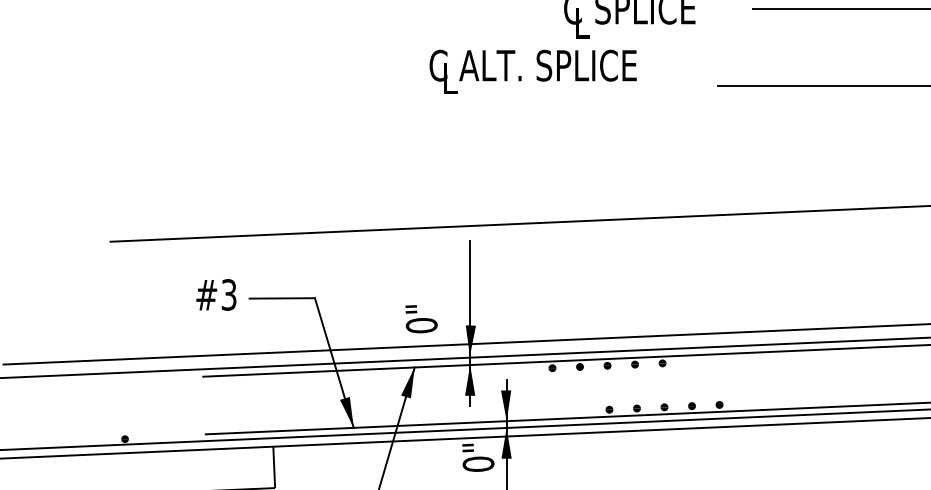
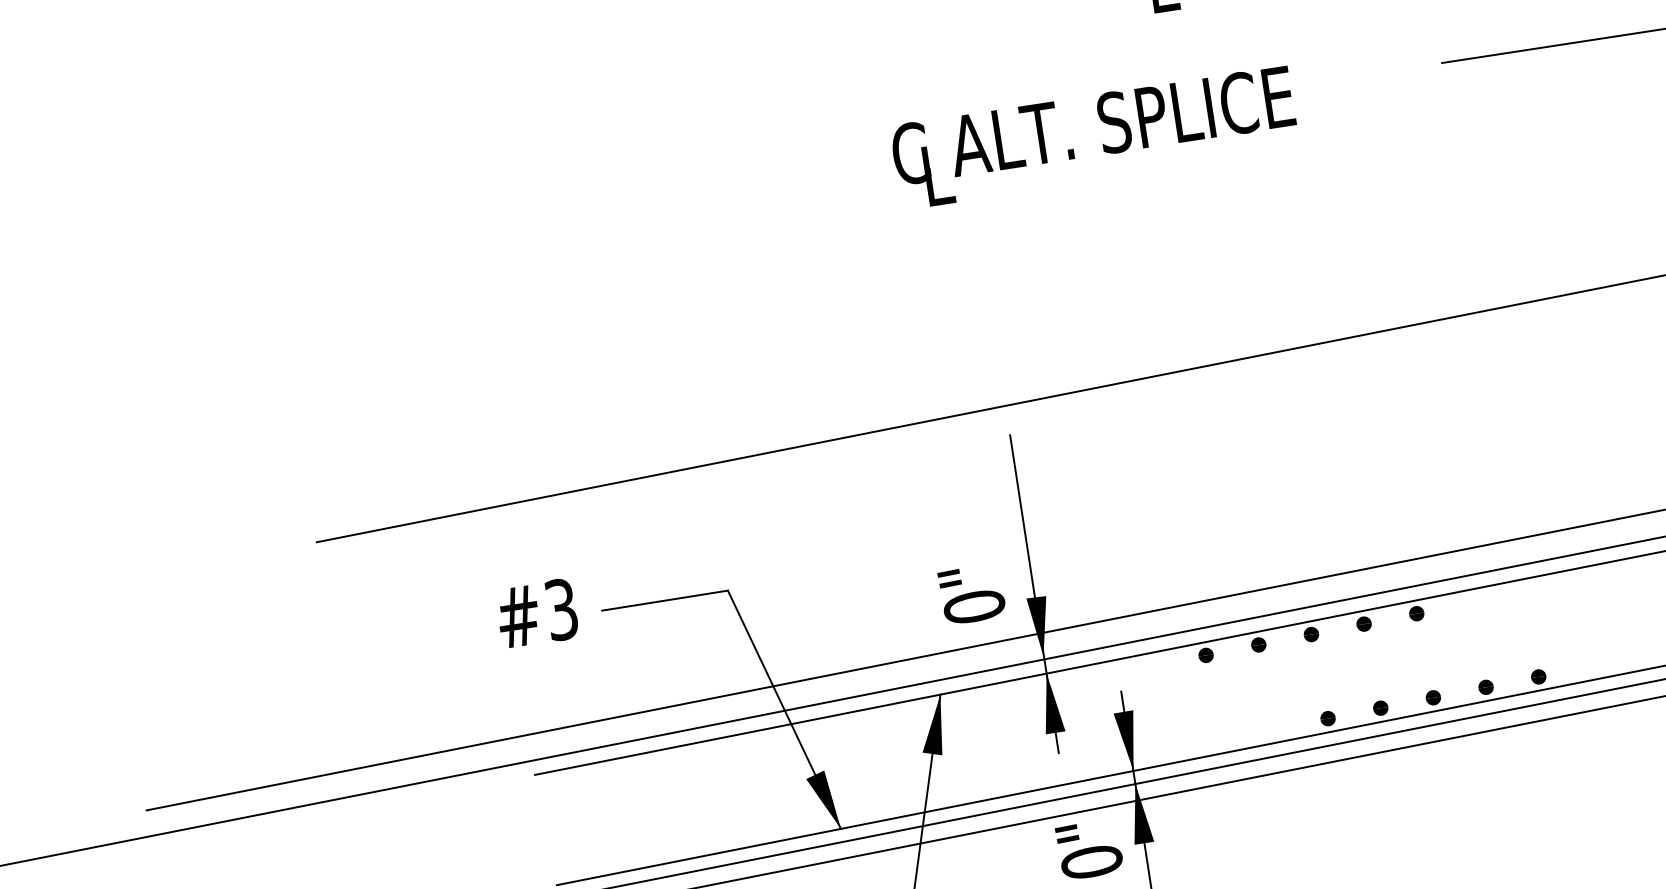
text: (532, 71) -> (1093, 137), moved
text: (421, 319) -> (972, 595), moved

